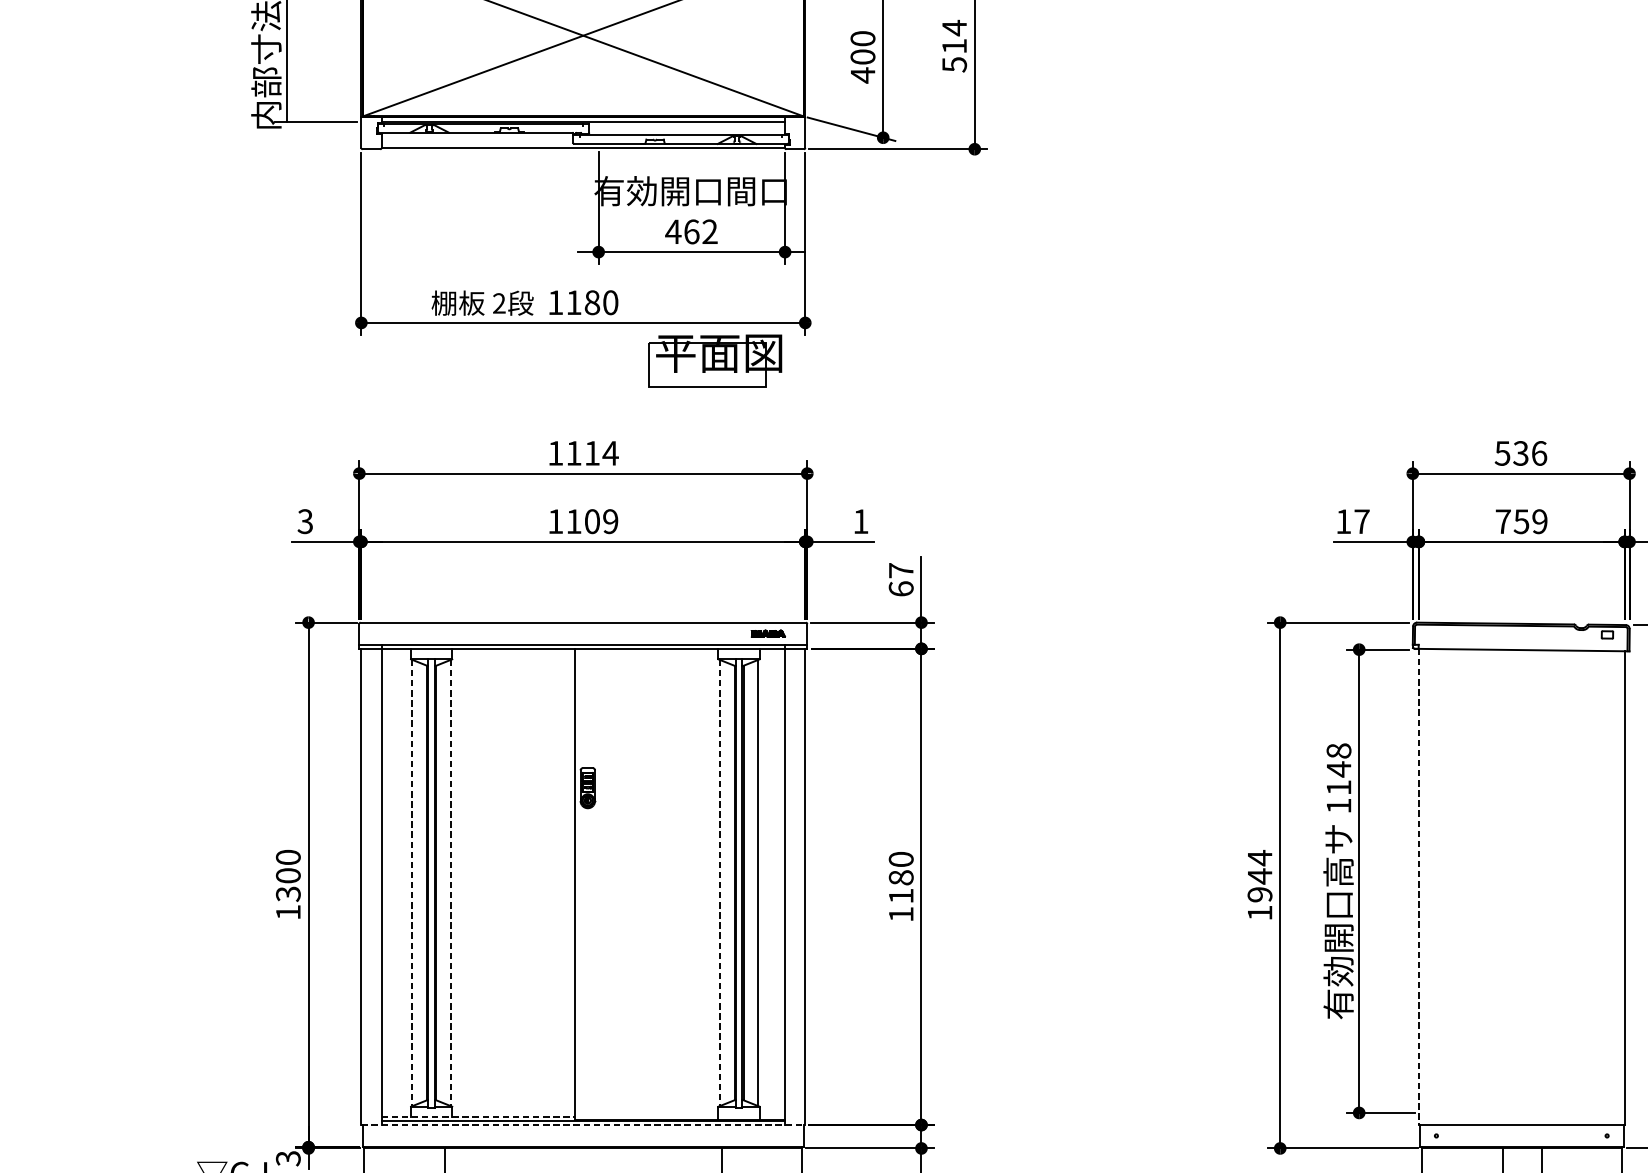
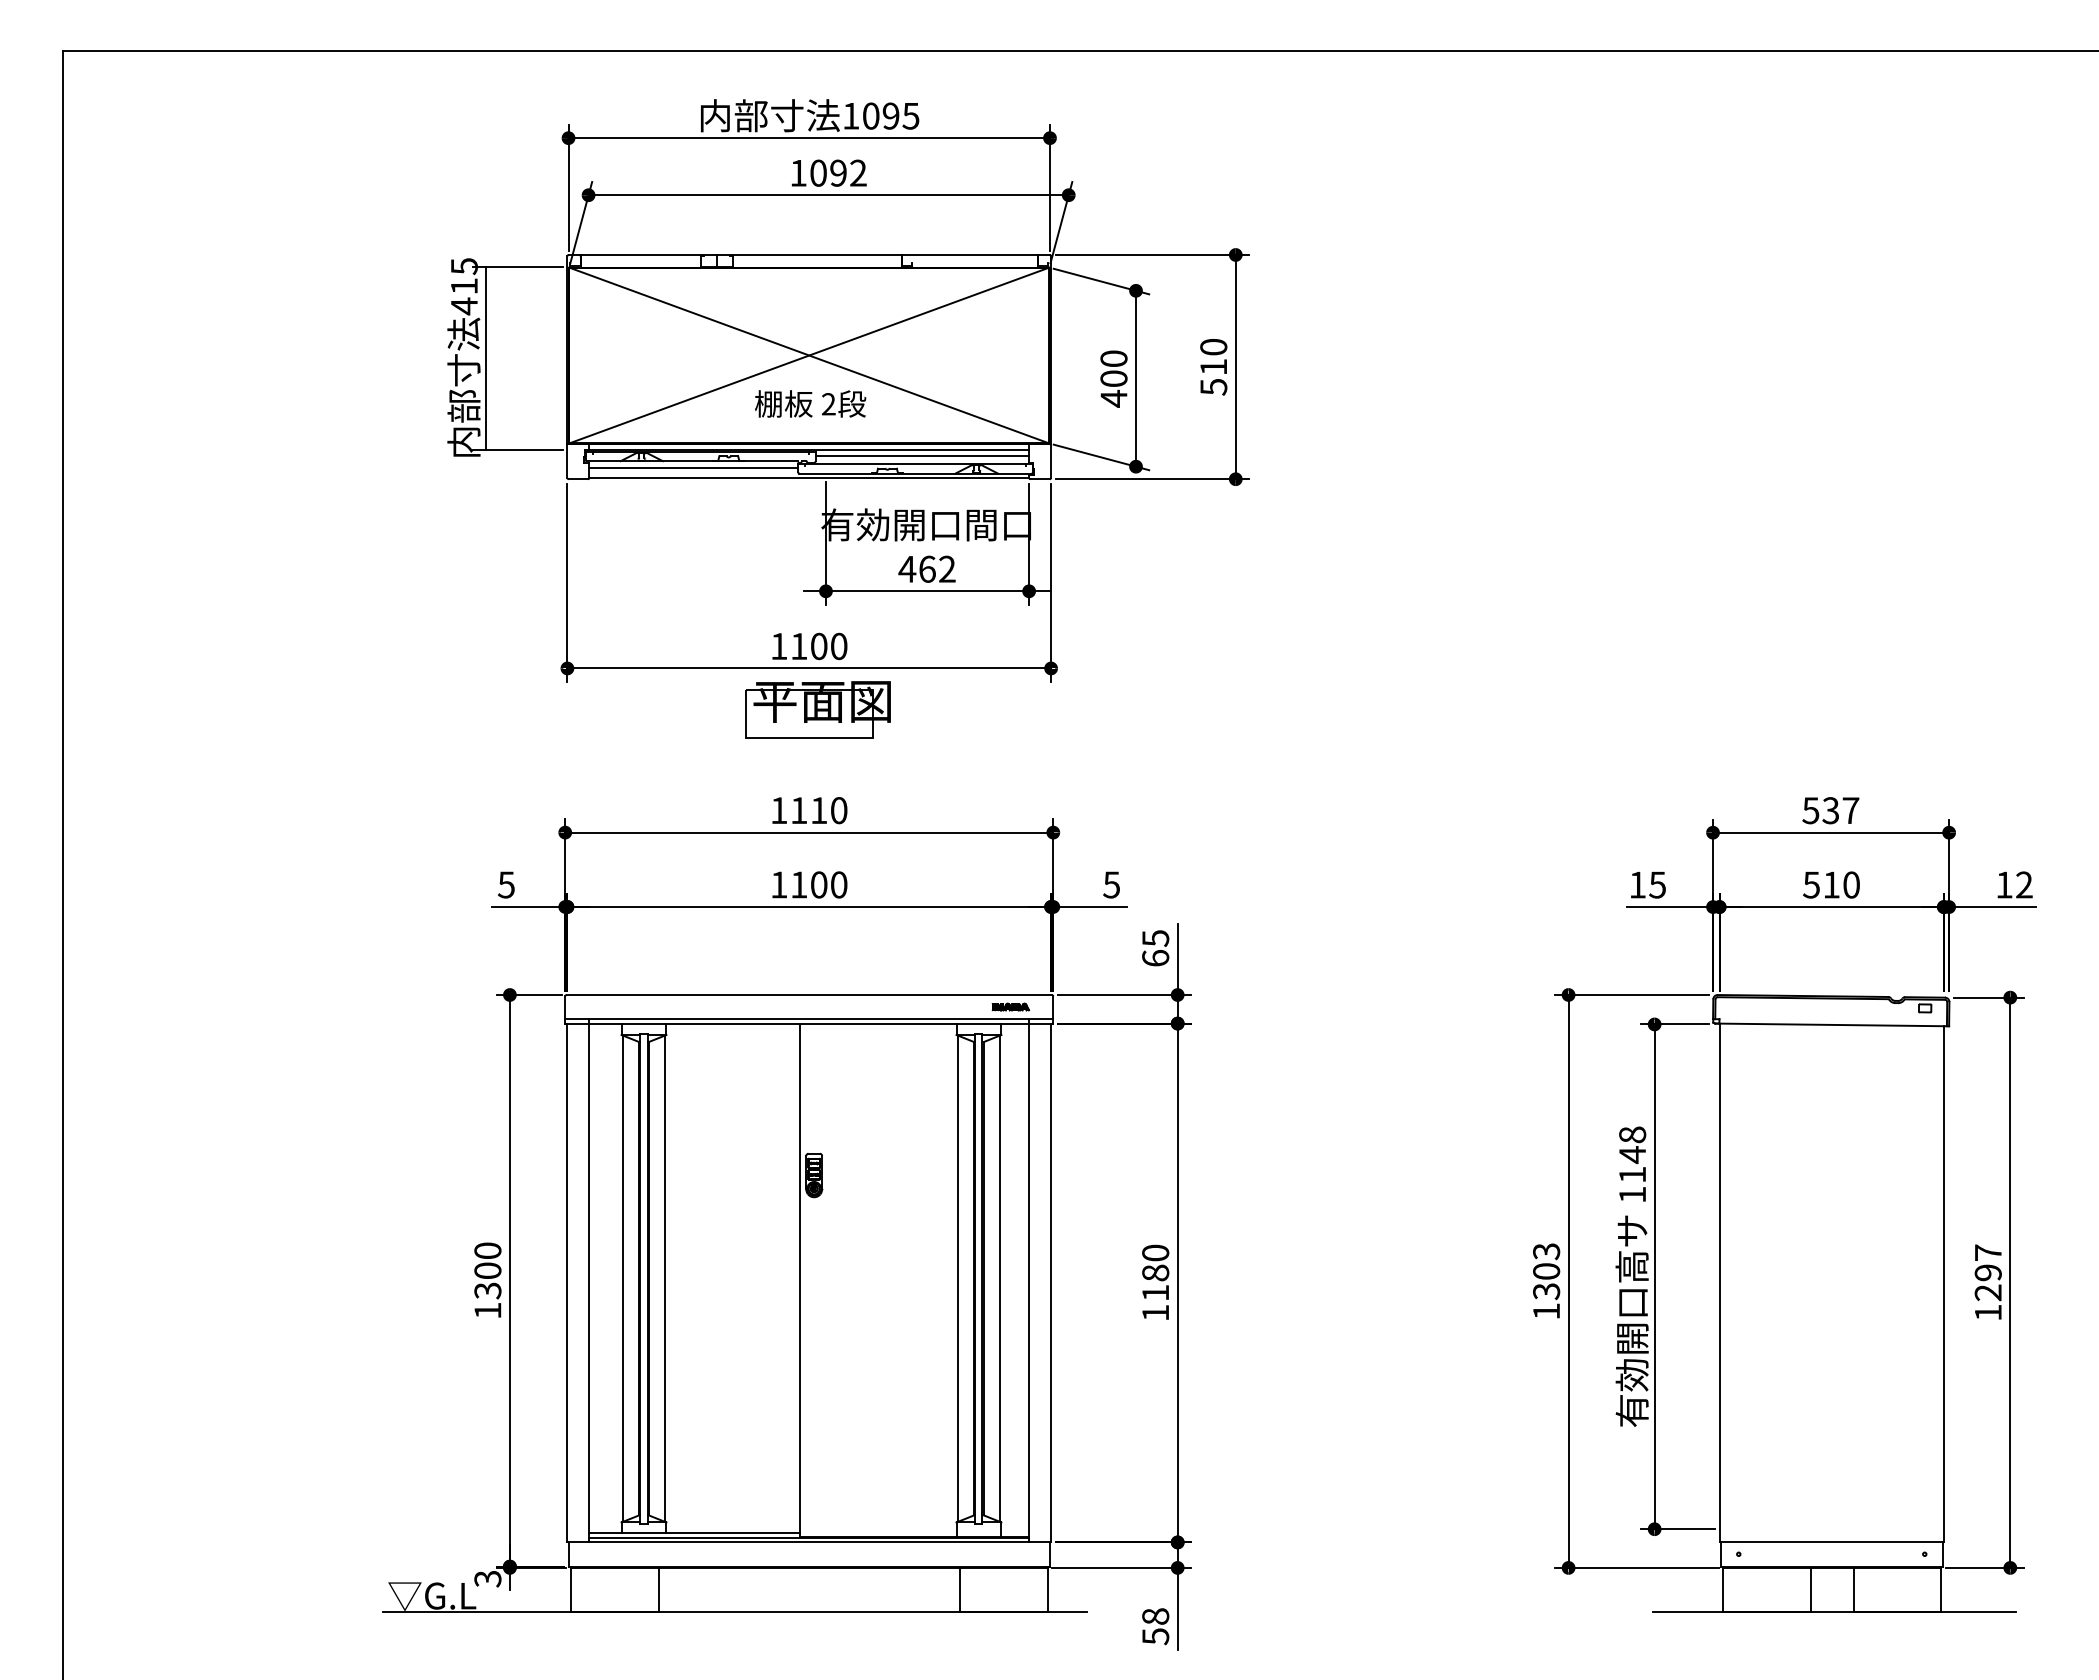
text: (954, 28) -> (1213, 347), 514 -> 510
line: (687, 128) -> (922, 456), added
line: (477, 139) -> (693, 468), added
text: (482, 302) -> (810, 403), moved
text: (592, 302) -> (819, 646), 1180 -> 1100
part: (714, 360) -> (817, 709), moved
text: (611, 453) -> (839, 810), 1114 -> 1110
text: (1538, 453) -> (1850, 810), 536 -> 537
text: (305, 521) -> (506, 884), 3 -> 5
text: (610, 521) -> (838, 884), 1109 -> 1100
text: (860, 521) -> (1111, 884), 1 -> 5
text: (1361, 521) -> (1657, 884), 17 -> 15
text: (1521, 521) -> (1831, 884), 759 -> 510
text: (901, 570) -> (1155, 938), 67 -> 65
text: (1259, 876) -> (1546, 1271), 1944 -> 1303
line: (411, 883) -> (622, 1279), dashed -> solid
line: (451, 883) -> (665, 1279), dashed -> solid
line: (719, 883) -> (957, 1279), dashed -> solid
line: (1418, 887) -> (1719, 1283), dashed -> solid
line: (478, 1116) -> (695, 1533), dashed -> solid
line: (583, 1125) -> (809, 1542), dashed -> solid

